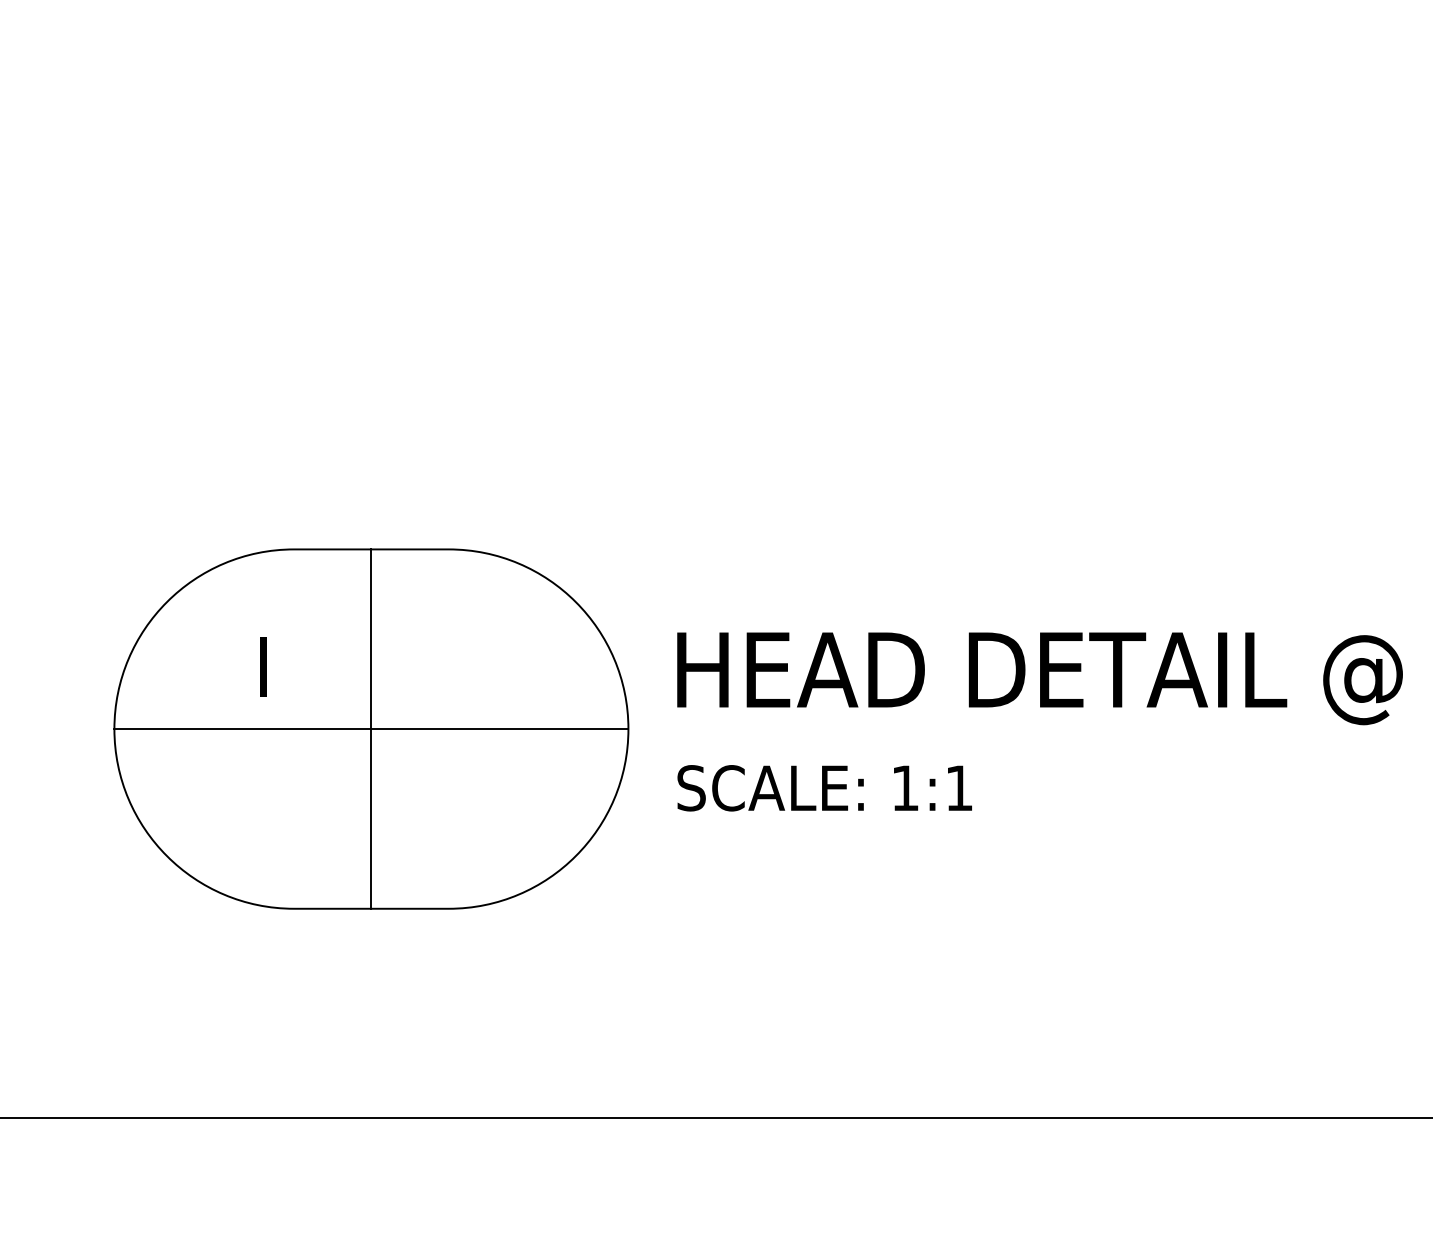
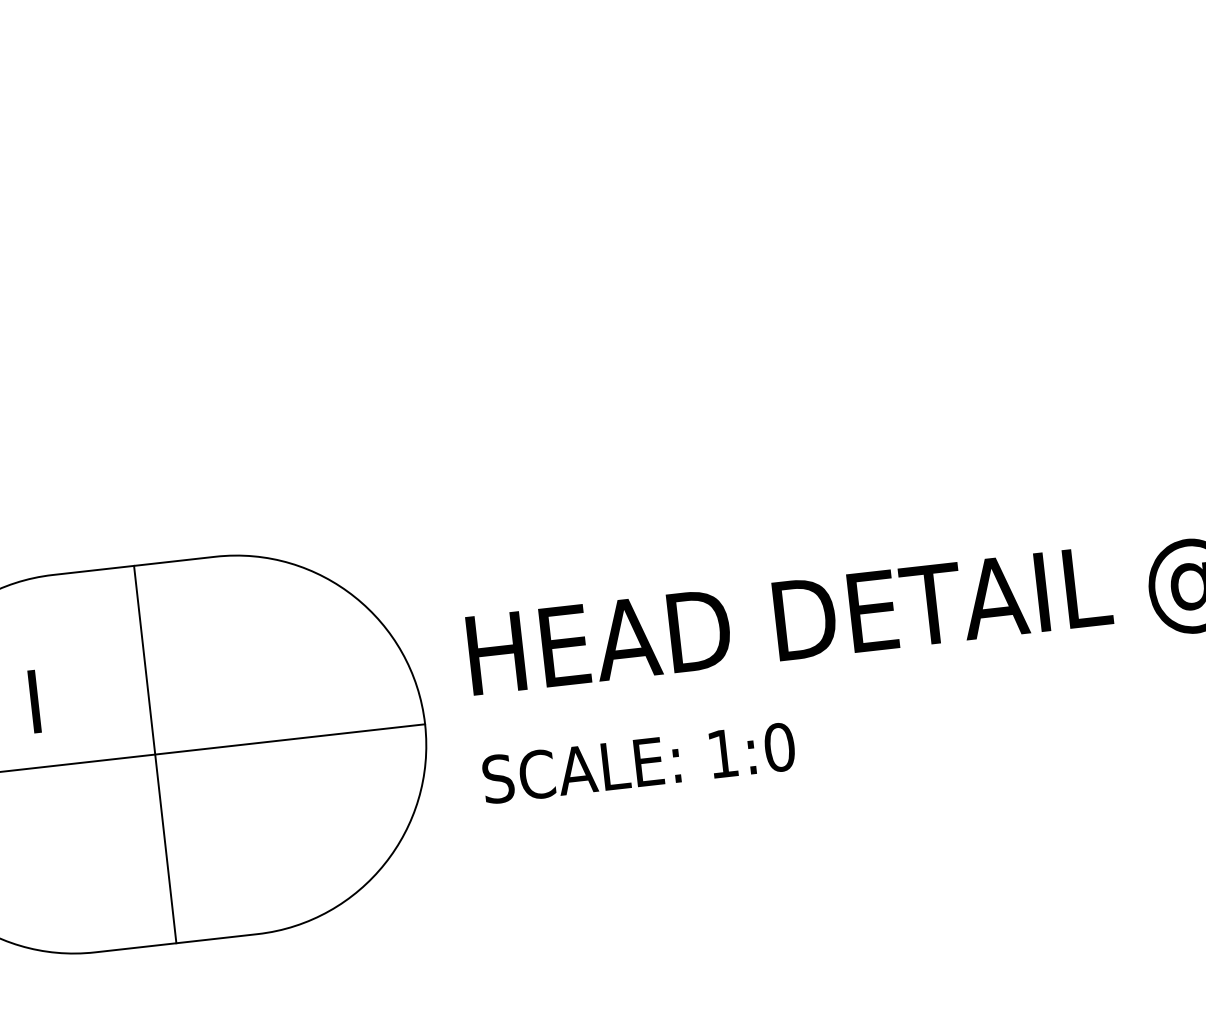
text: (959, 788) -> (779, 747), 1:1 -> 1:0

